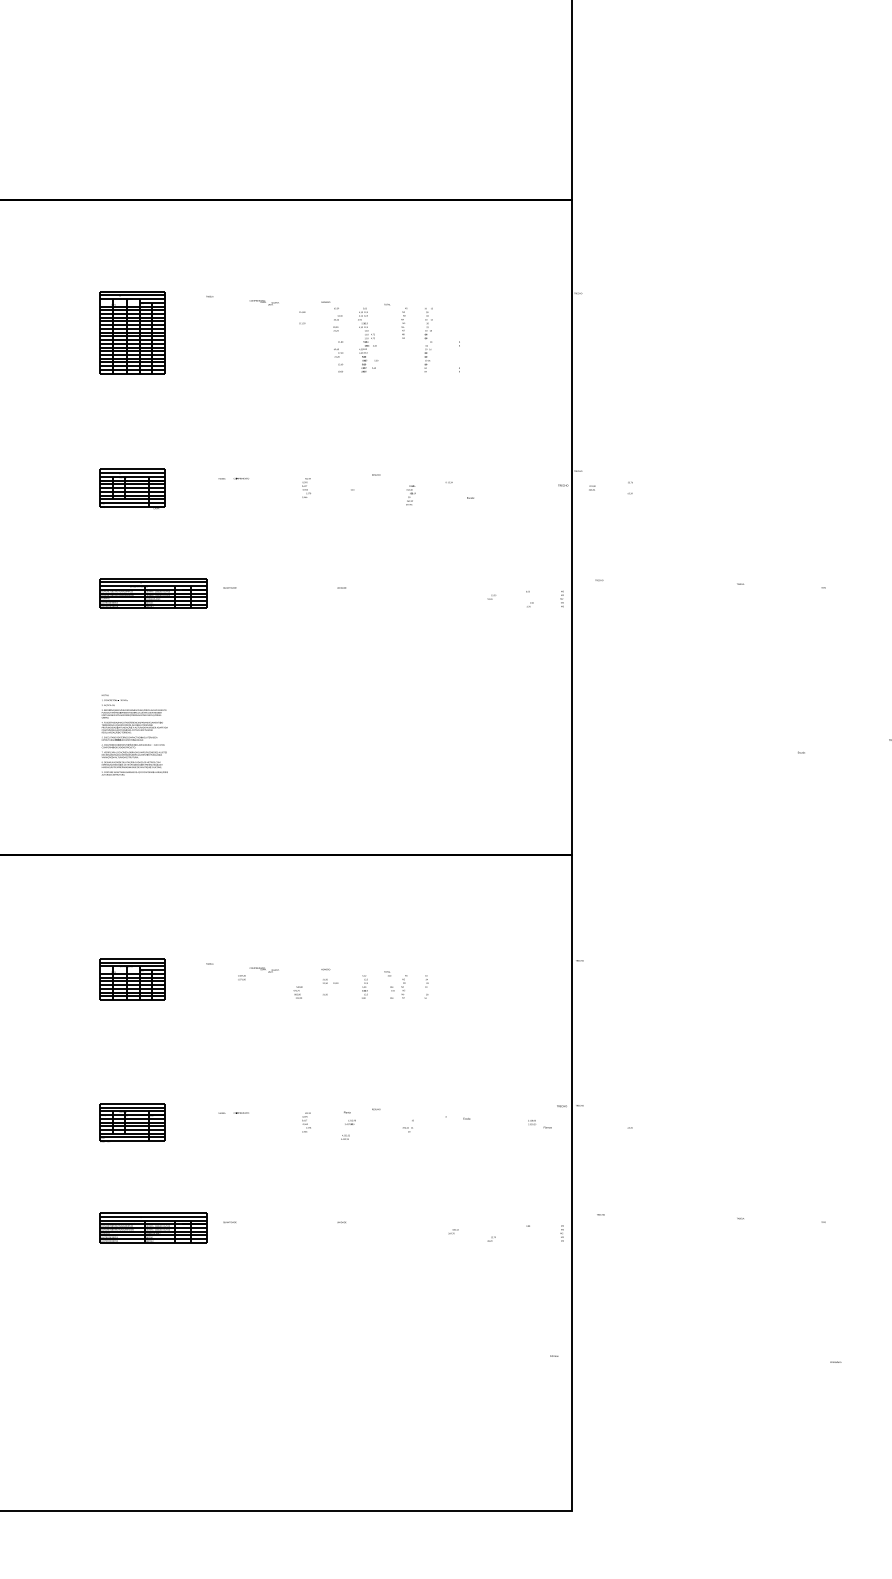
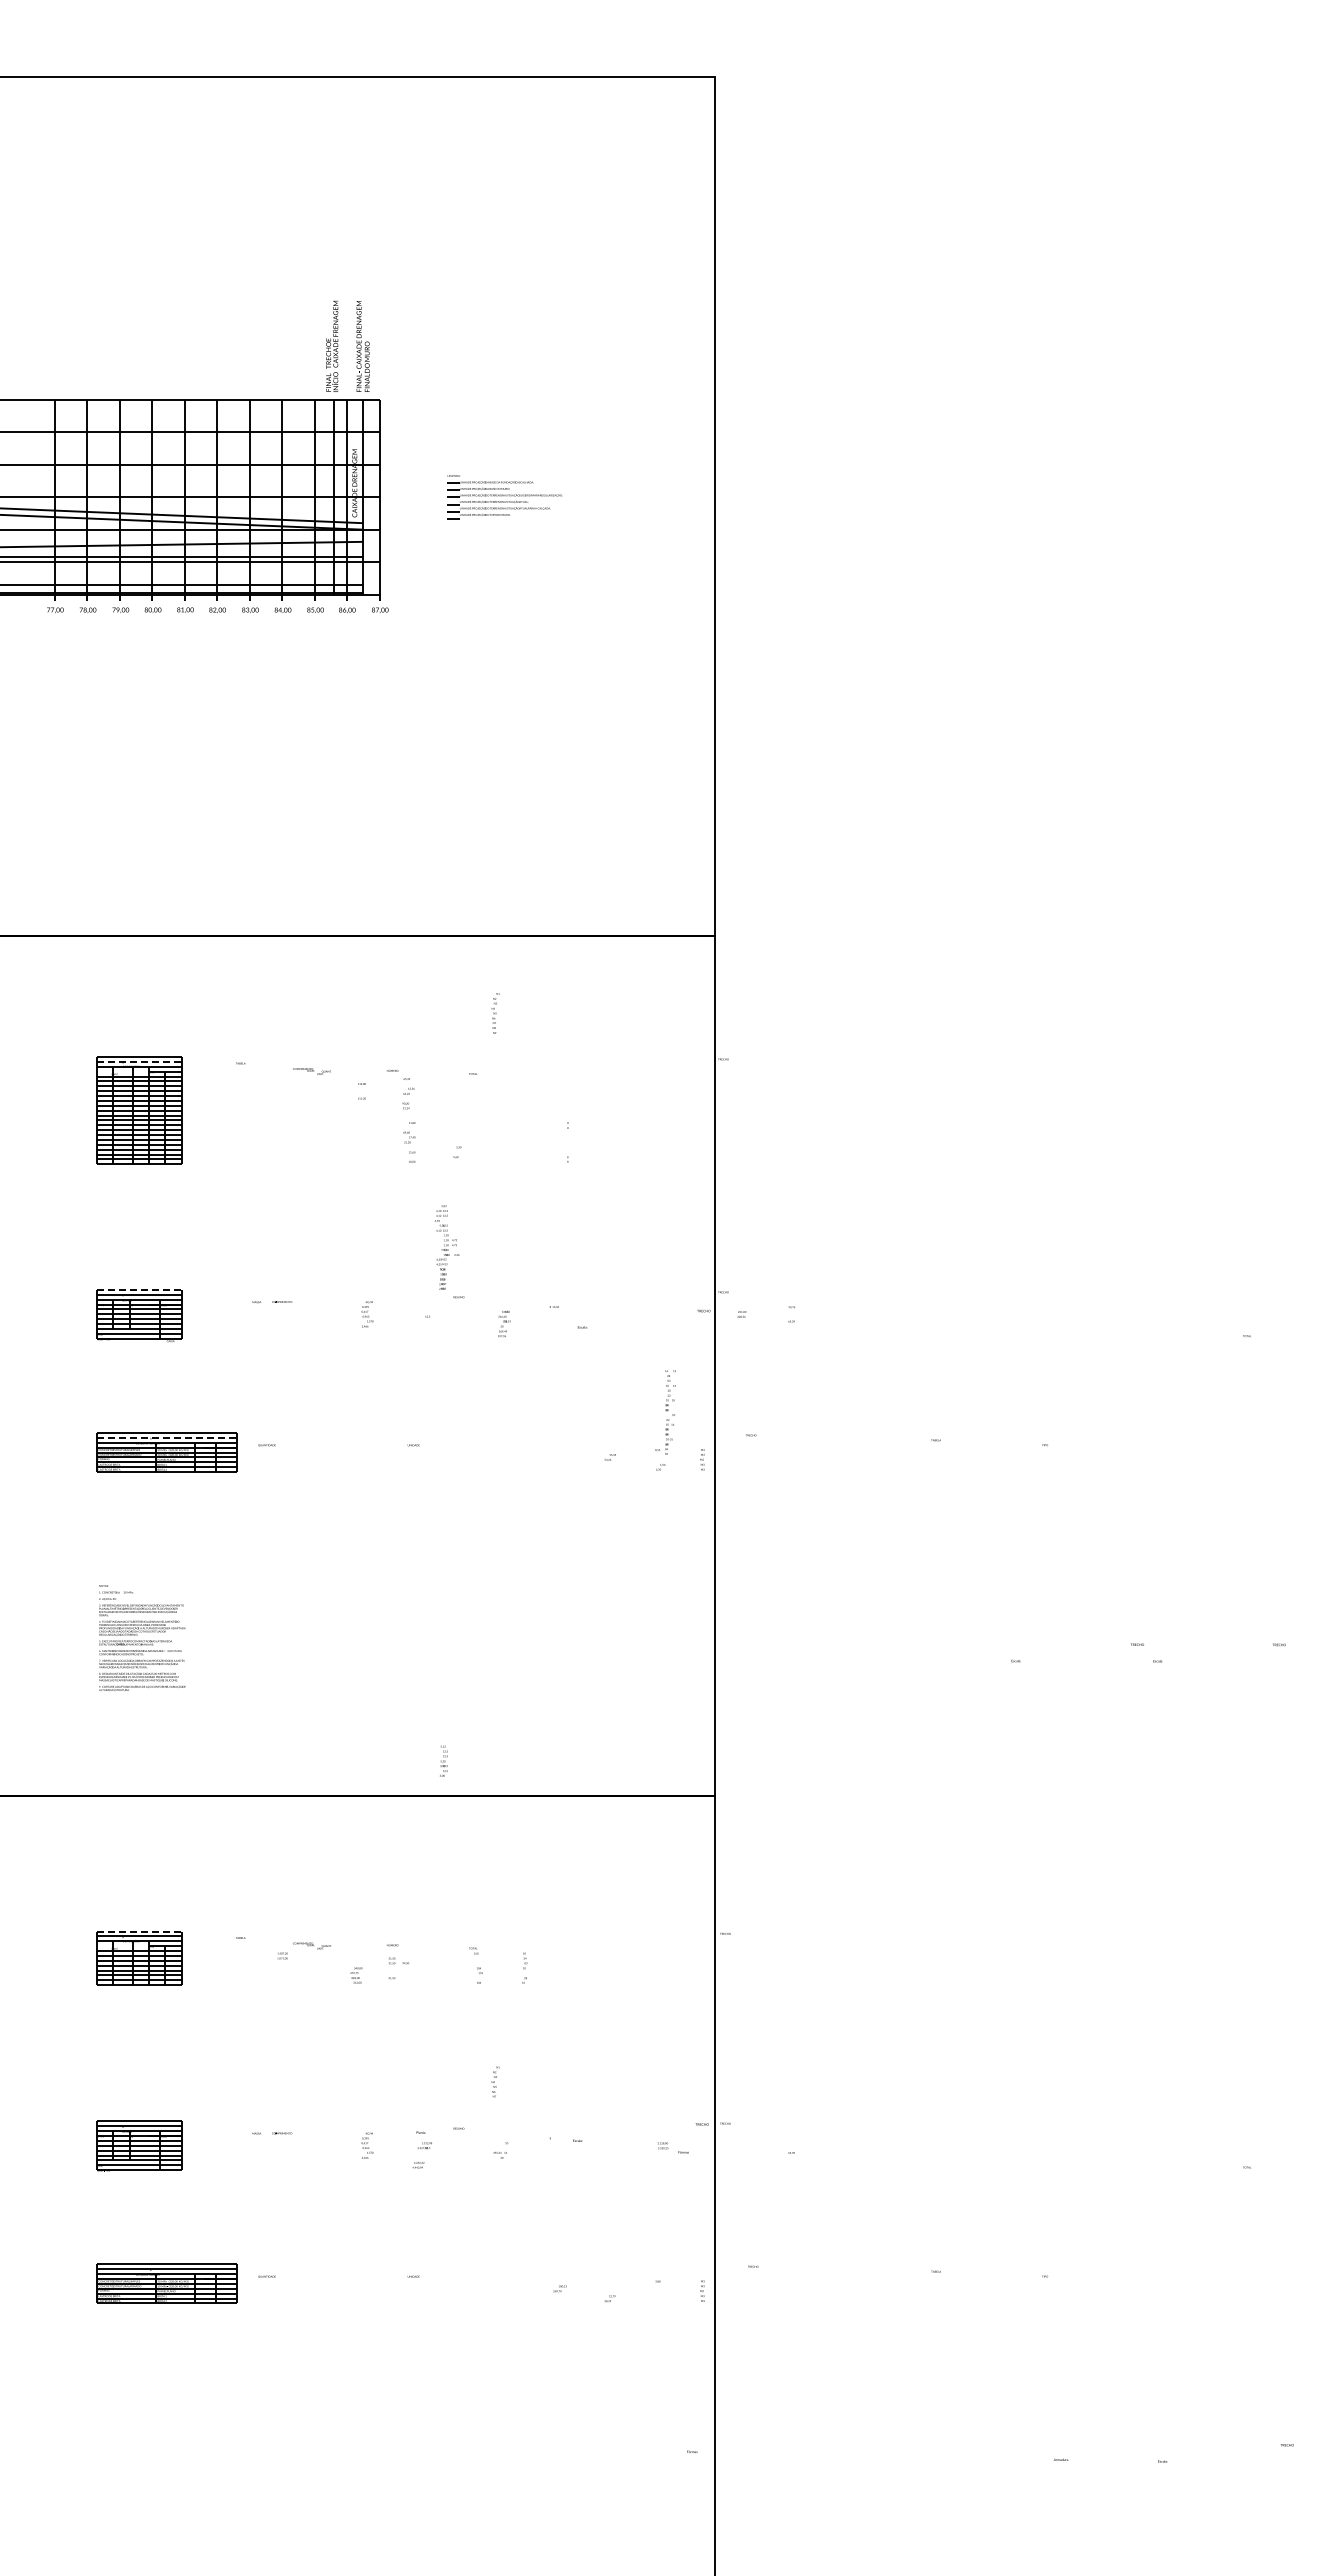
line: (132, 295) -> (139, 1061), solid -> dashed
text: (404, 323) -> (495, 1013), moved
text: (367, 340) -> (447, 1247), moved
text: (428, 340) -> (670, 1412), moved
line: (132, 469) -> (139, 1289), solid -> dashed
line: (153, 582) -> (166, 1437), solid -> dashed
line: (132, 958) -> (139, 1931), solid -> dashed
text: (364, 986) -> (443, 1760), moved
text: (404, 986) -> (495, 2081), moved

